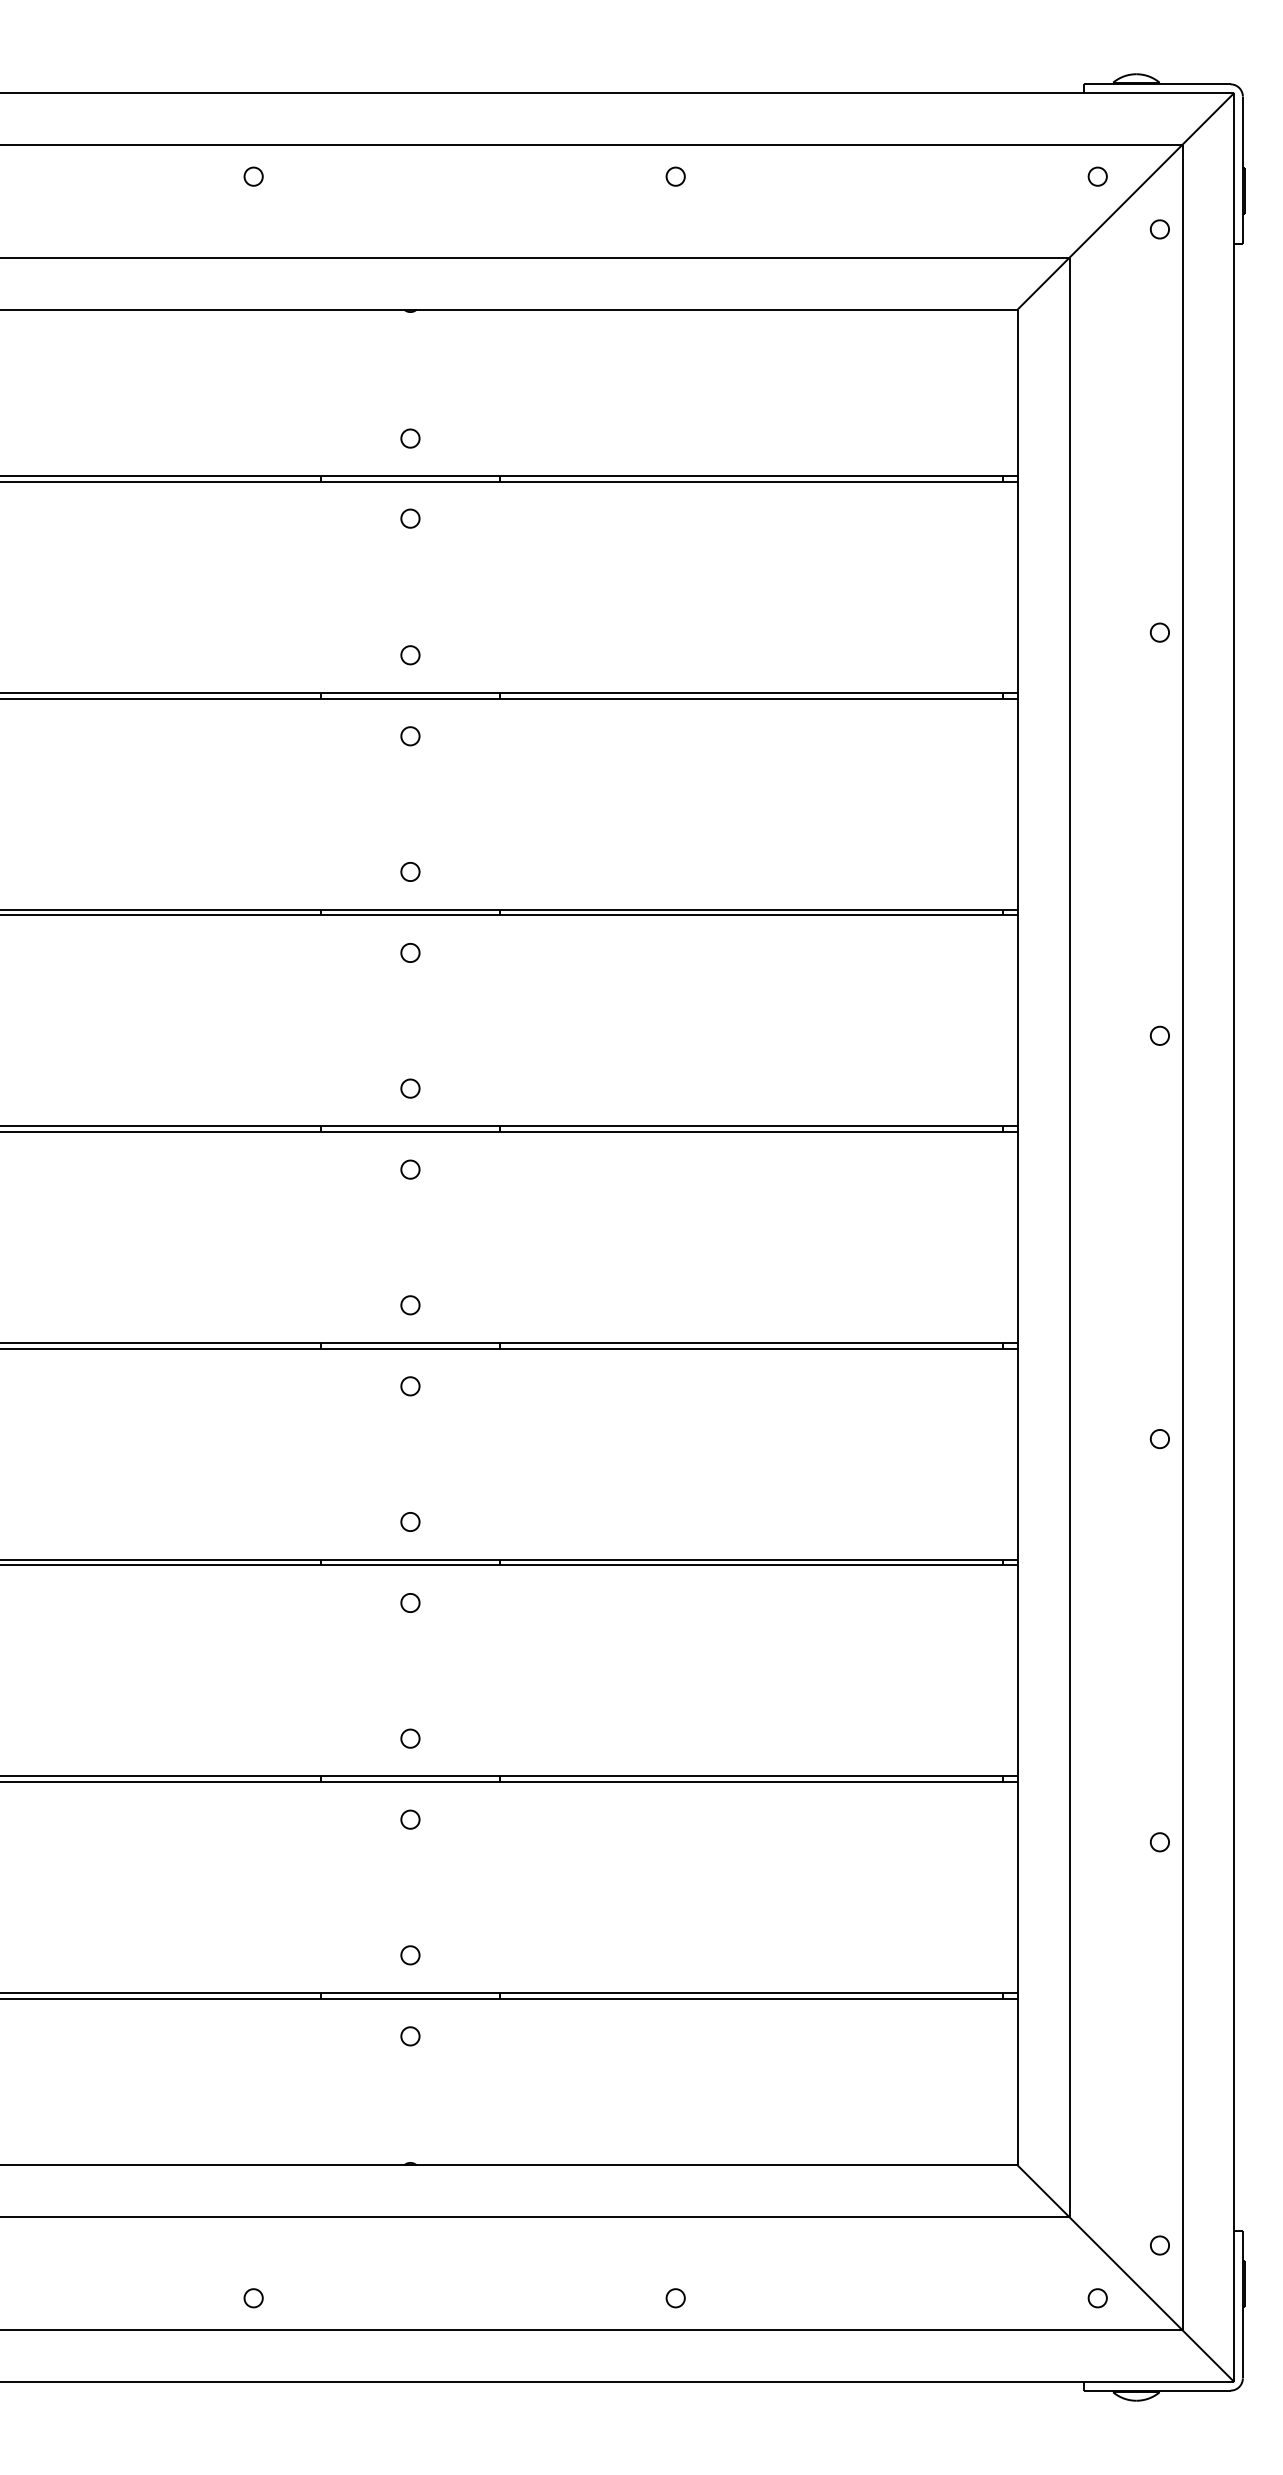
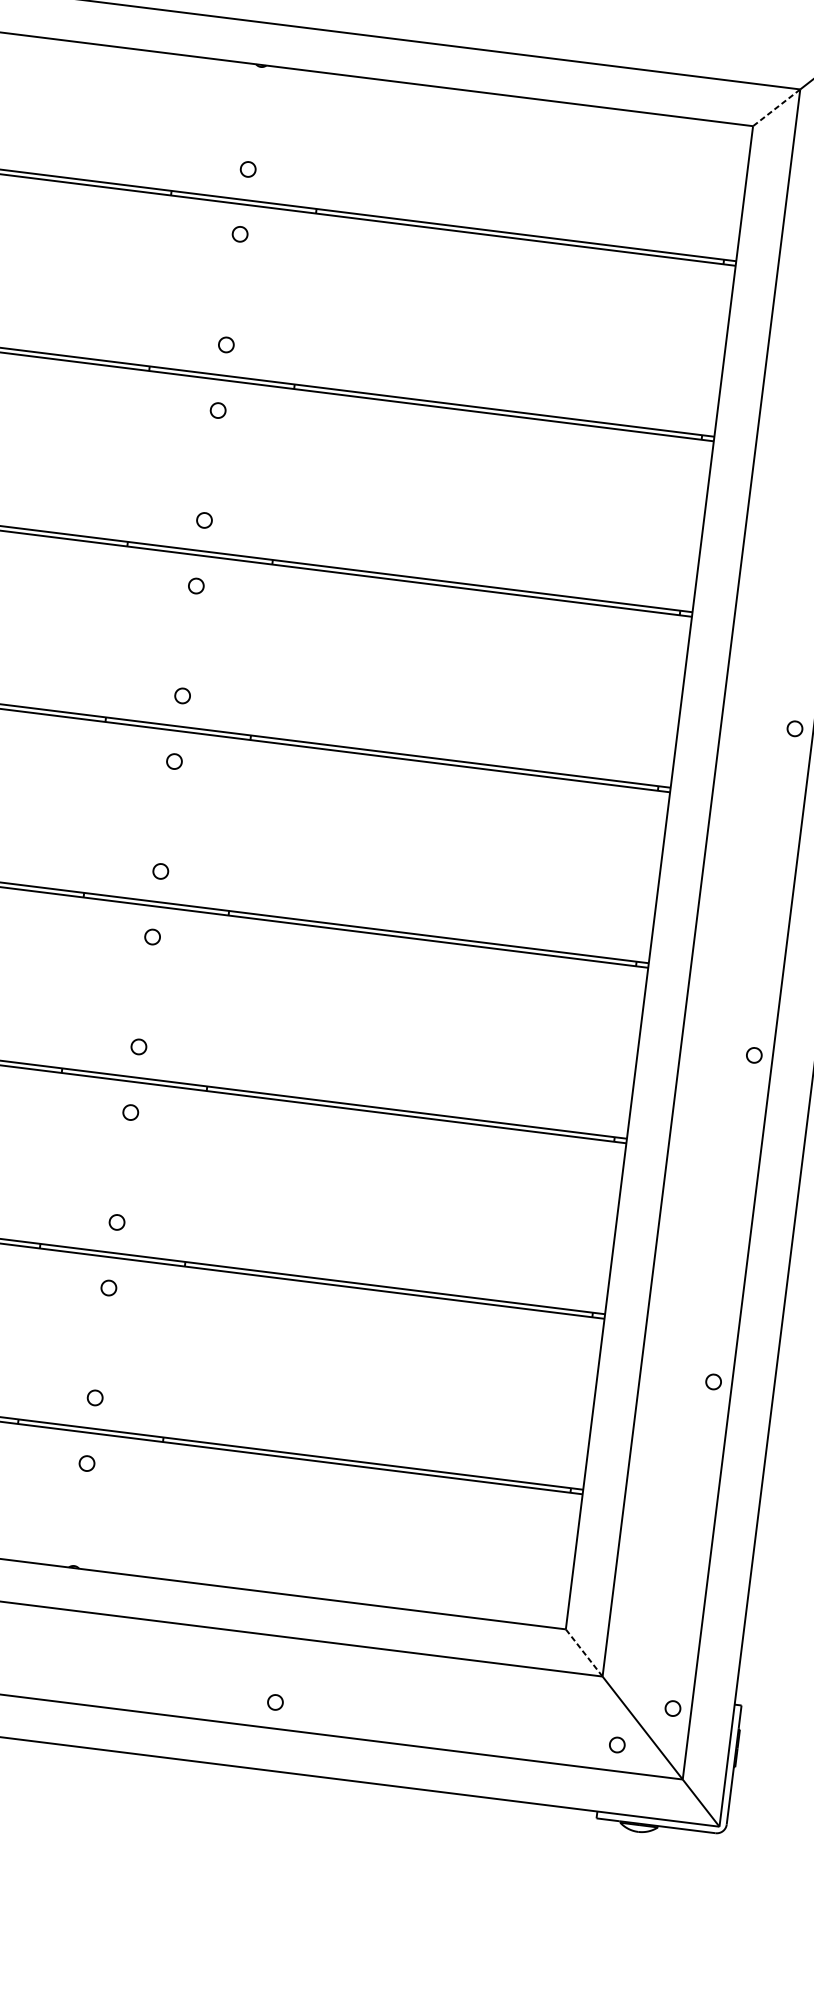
line: (1043, 283) -> (776, 107), solid -> dashed
line: (1043, 2191) -> (584, 1653), solid -> dashed

